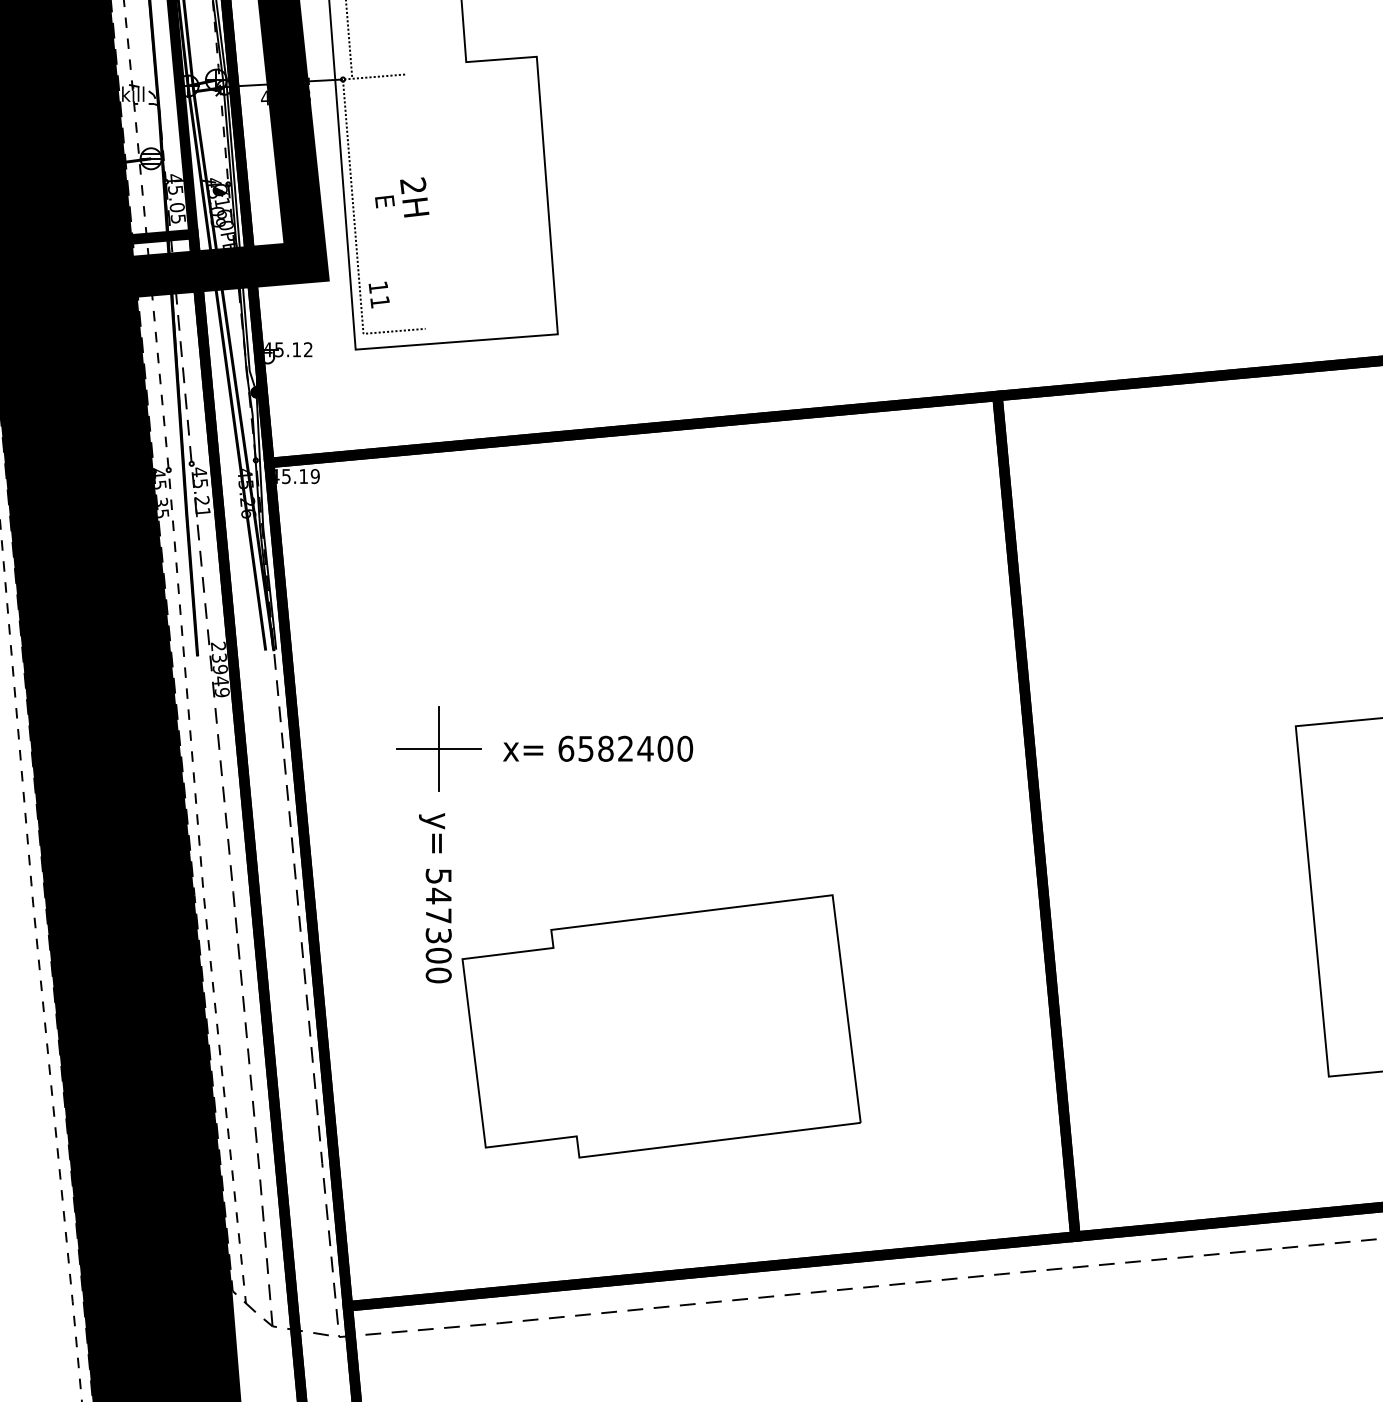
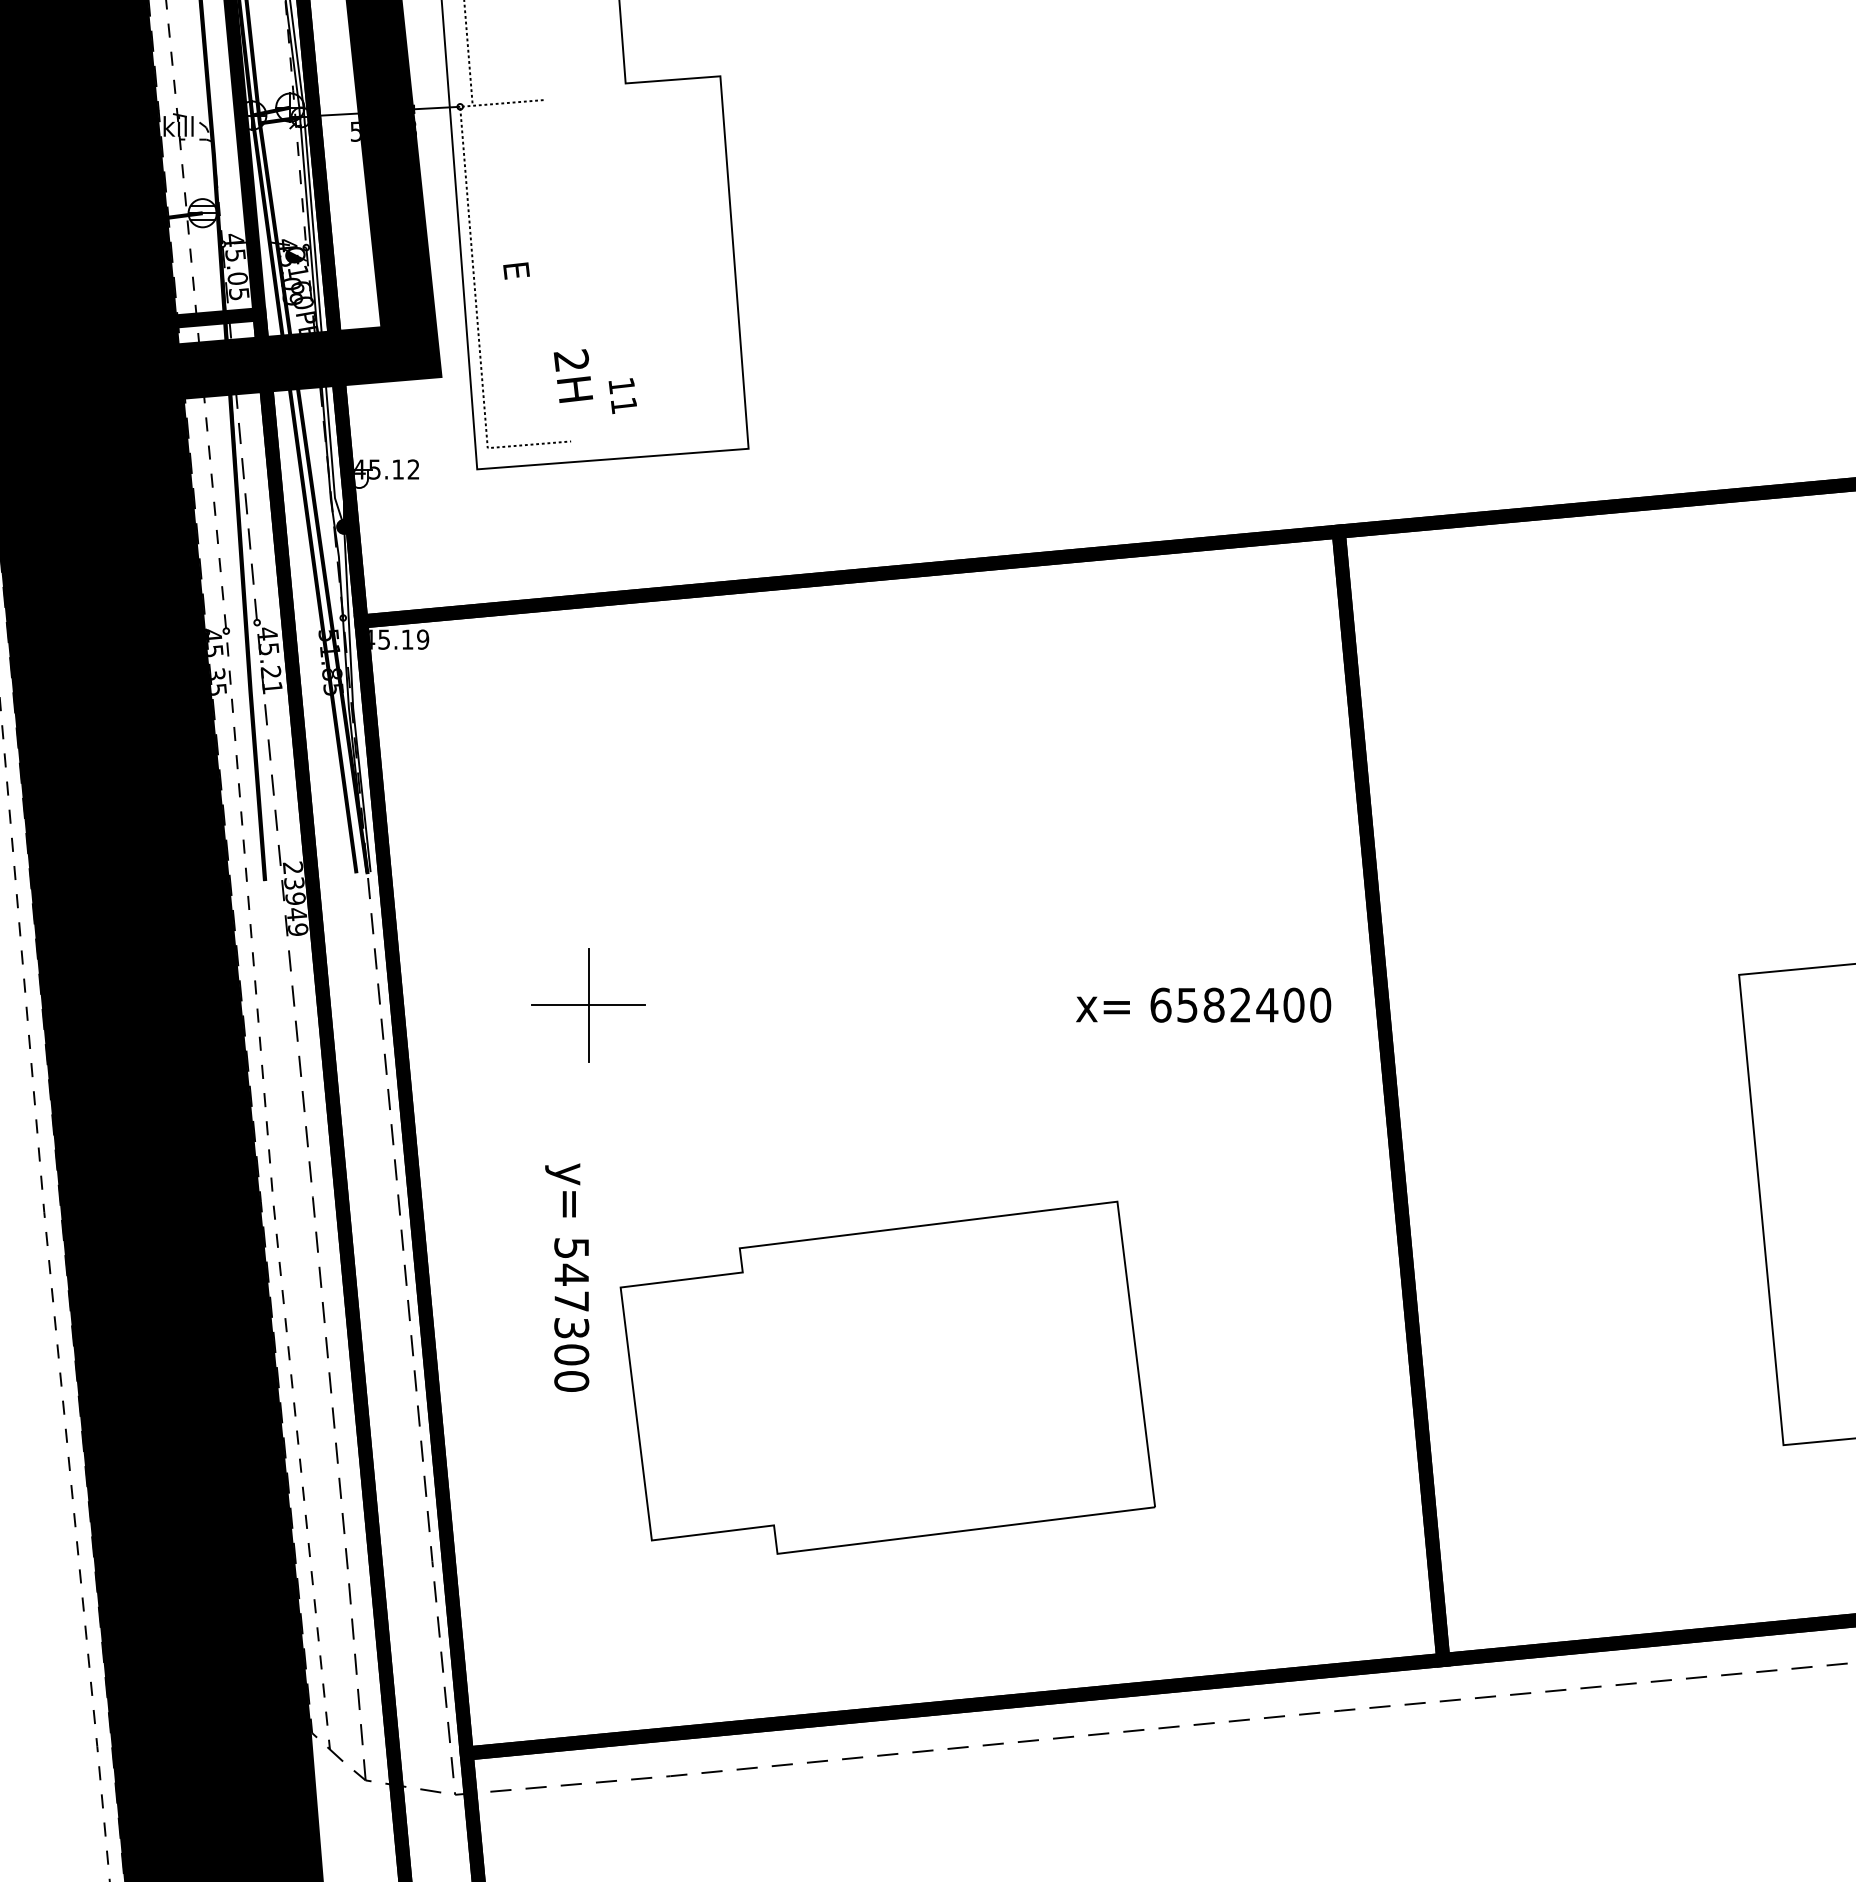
text: (264, 97) -> (355, 131), 45.08 -> 54.28
text: (414, 197) -> (573, 375), moved
text: (378, 294) -> (622, 395), moved
text: (246, 493) -> (330, 662), 45.26 -> 51.85
text: (598, 748) -> (1203, 1004), moved
text: (435, 898) -> (567, 1277), moved

